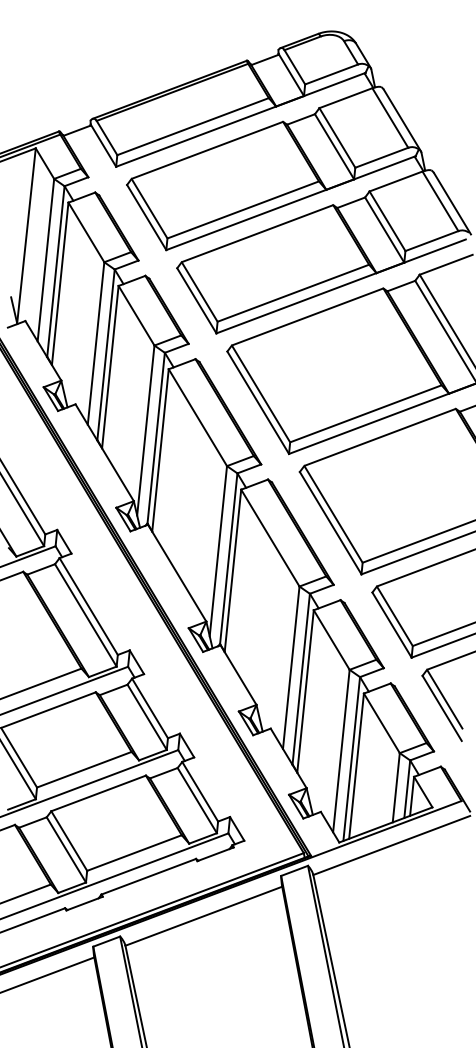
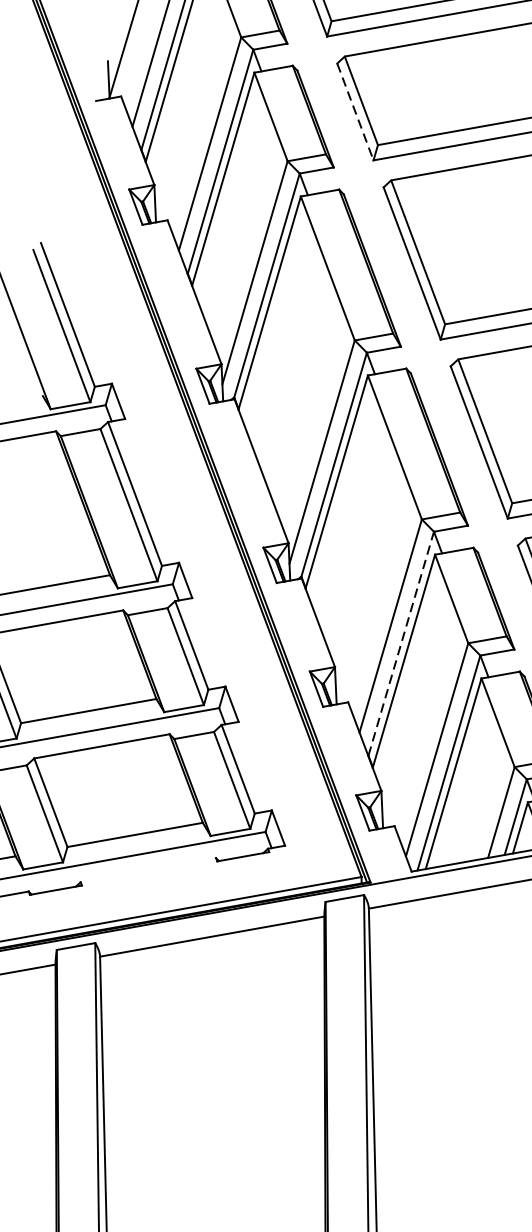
line: (197, 301) -> (356, 113), solid -> dashed
line: (301, 679) -> (401, 644), solid -> dashed
line: (148, 876) -> (148, 869), removed

